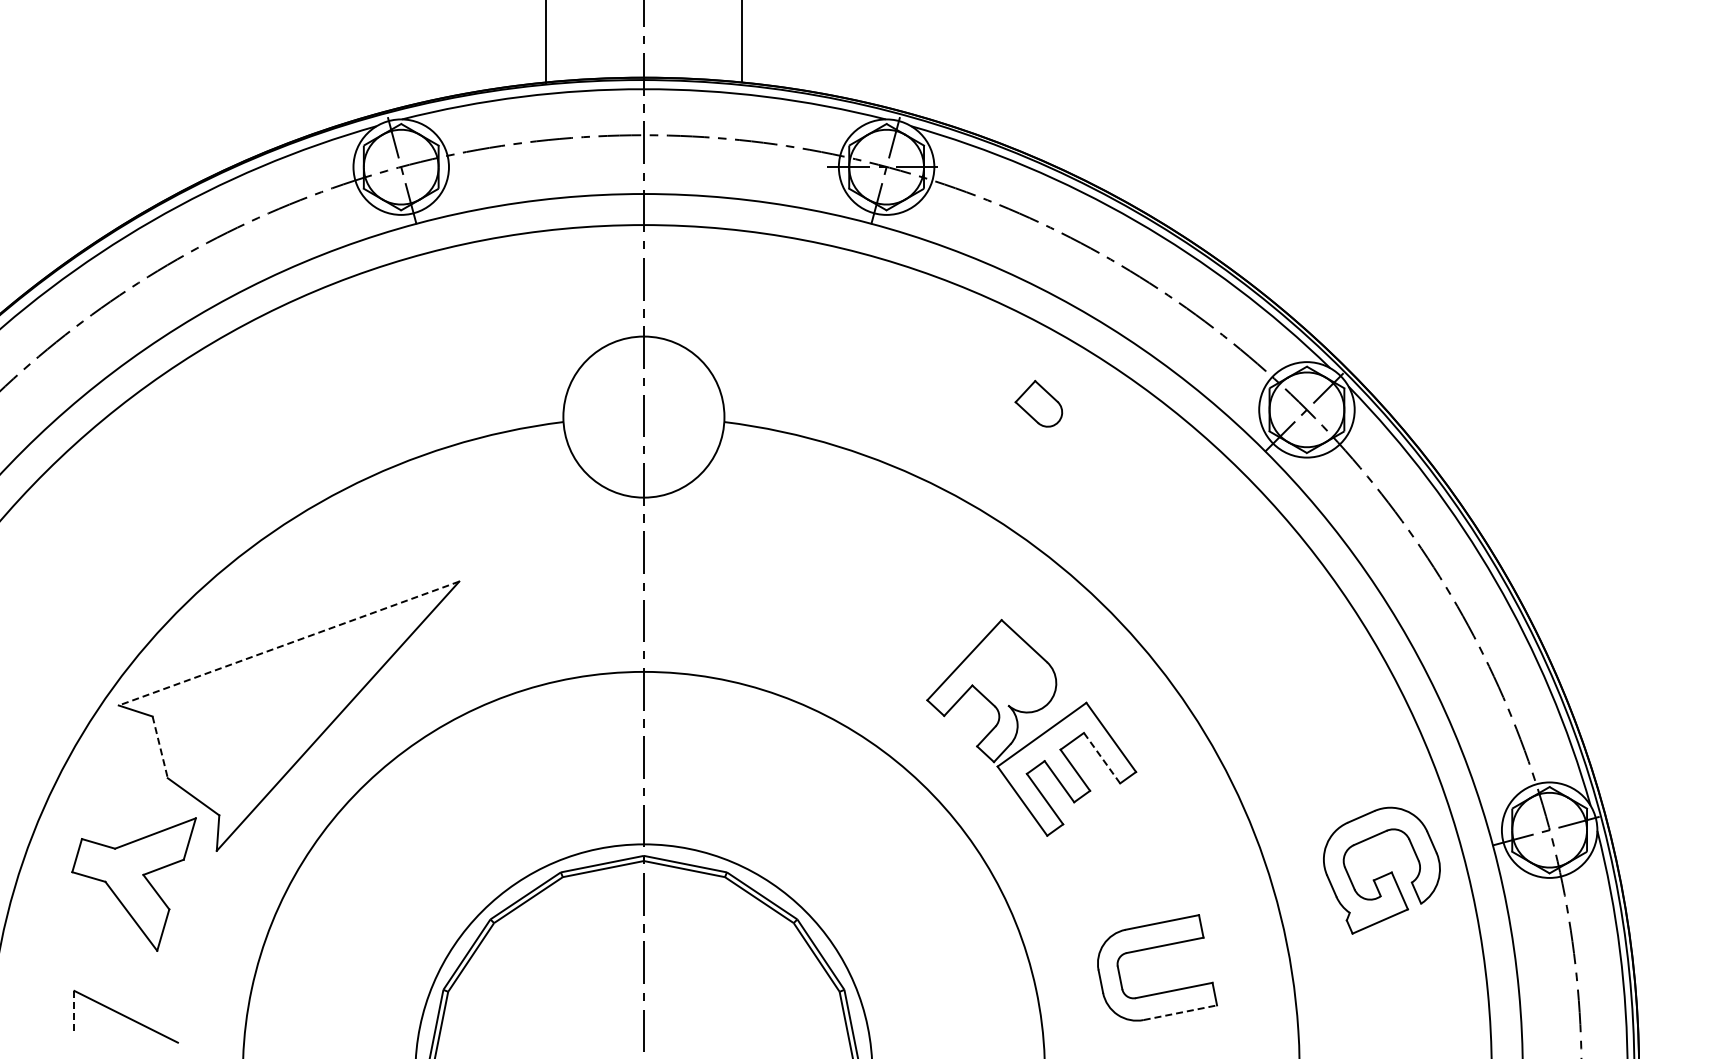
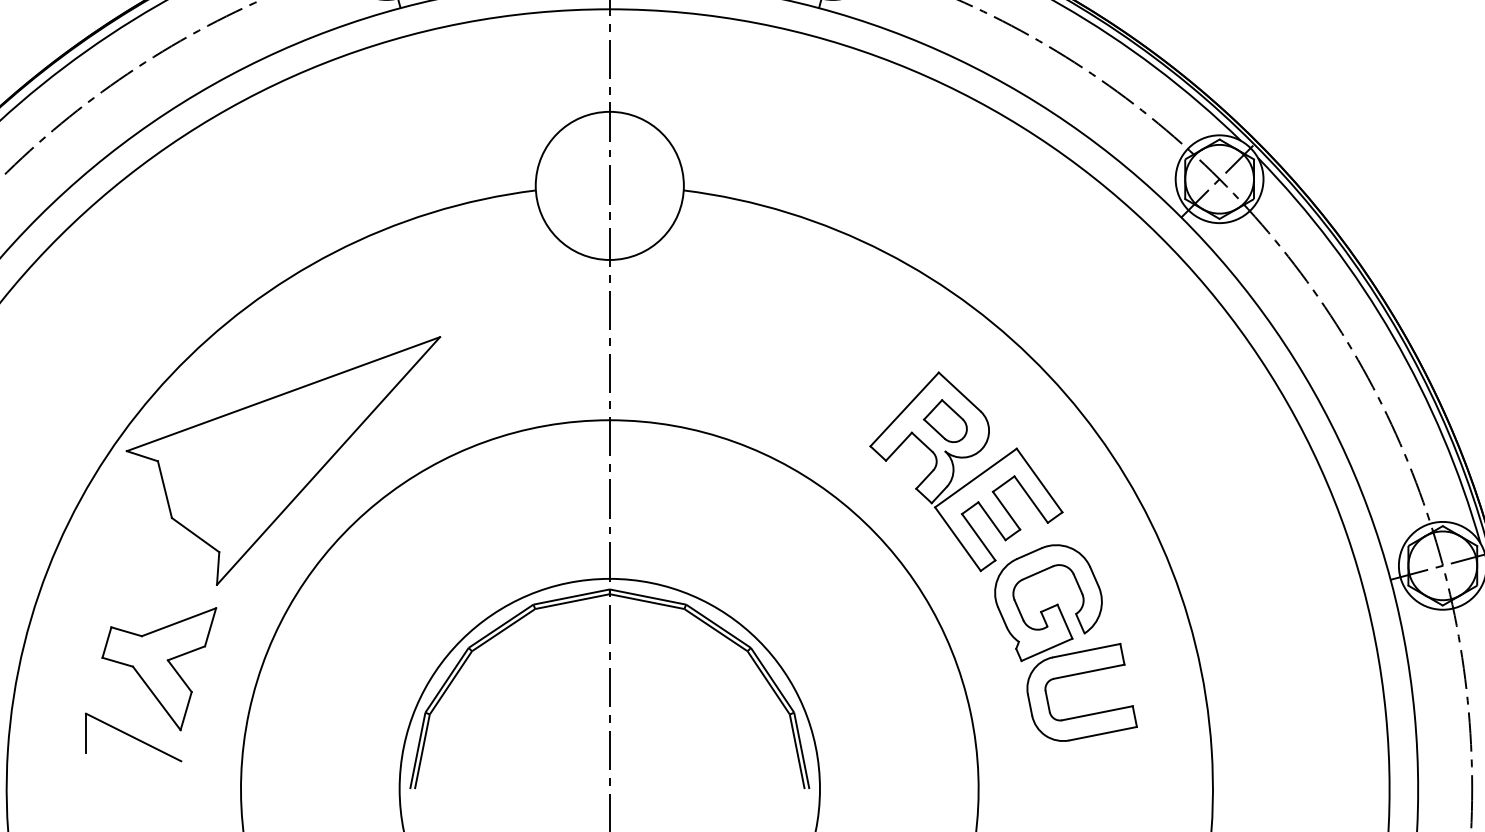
part: (1038, 403) -> (945, 420), moved
line: (288, 643) -> (282, 394), dashed -> solid
line: (160, 747) -> (165, 489), dashed -> solid
line: (1102, 758) -> (1031, 499), dashed -> solid
part: (1381, 870) -> (1048, 602), moved
part: (133, 884) -> (158, 669), moved
line: (74, 1012) -> (86, 733), dashed -> solid
line: (1180, 1012) -> (1103, 733), dashed -> solid

